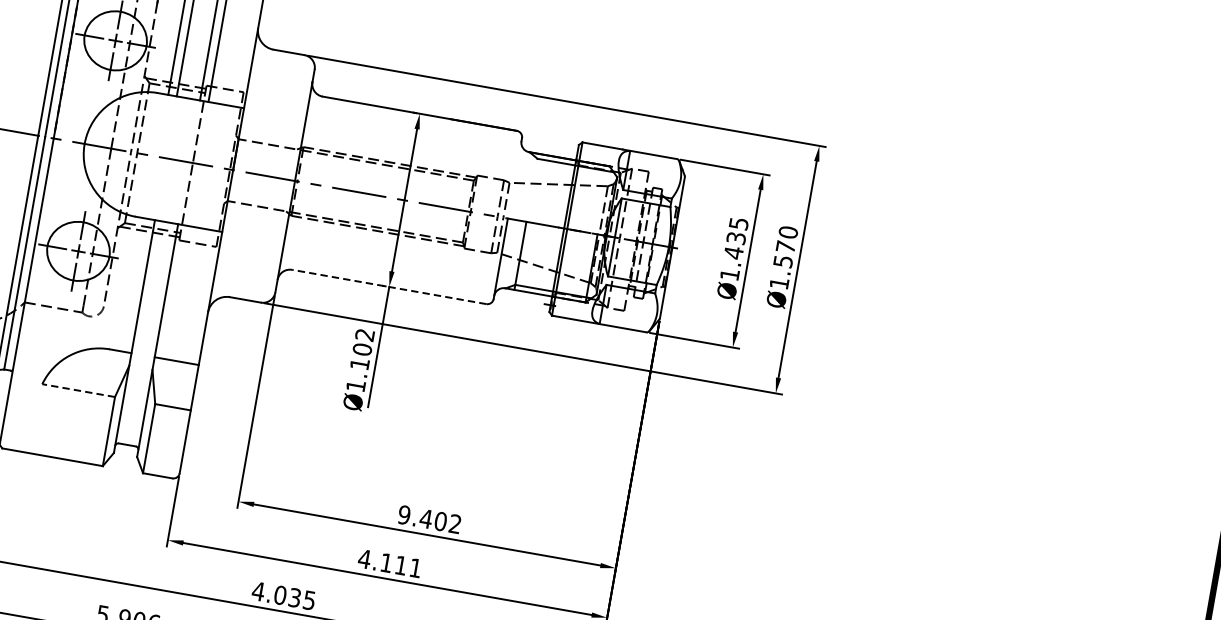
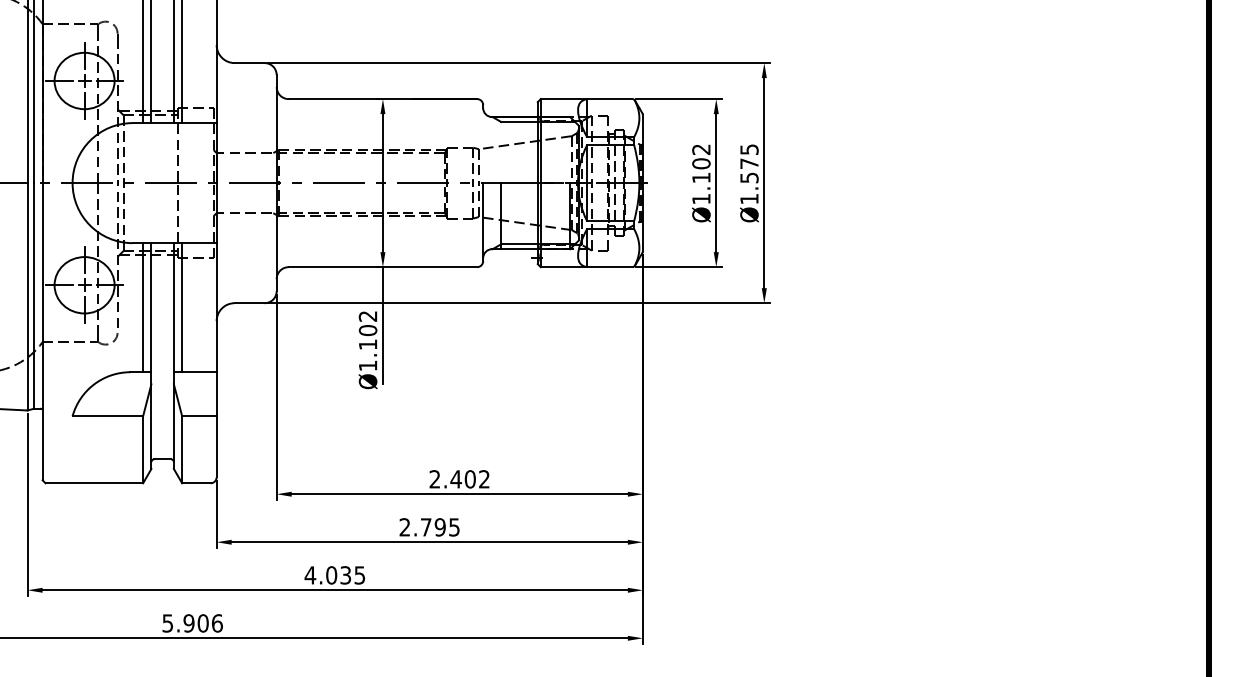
text: (788, 232) -> (749, 149), Ø1.570 -> Ø1.575
text: (736, 238) -> (701, 163), Ø1.435 -> Ø1.102
line: (135, 285) -> (143, 307), added
line: (388, 287) -> (382, 267), dashed -> solid
line: (175, 292) -> (182, 307), added
line: (78, 390) -> (107, 416), dashed -> solid
text: (403, 515) -> (434, 479), 9.402 -> 2.402
text: (389, 563) -> (429, 527), 4.111 -> 2.795

